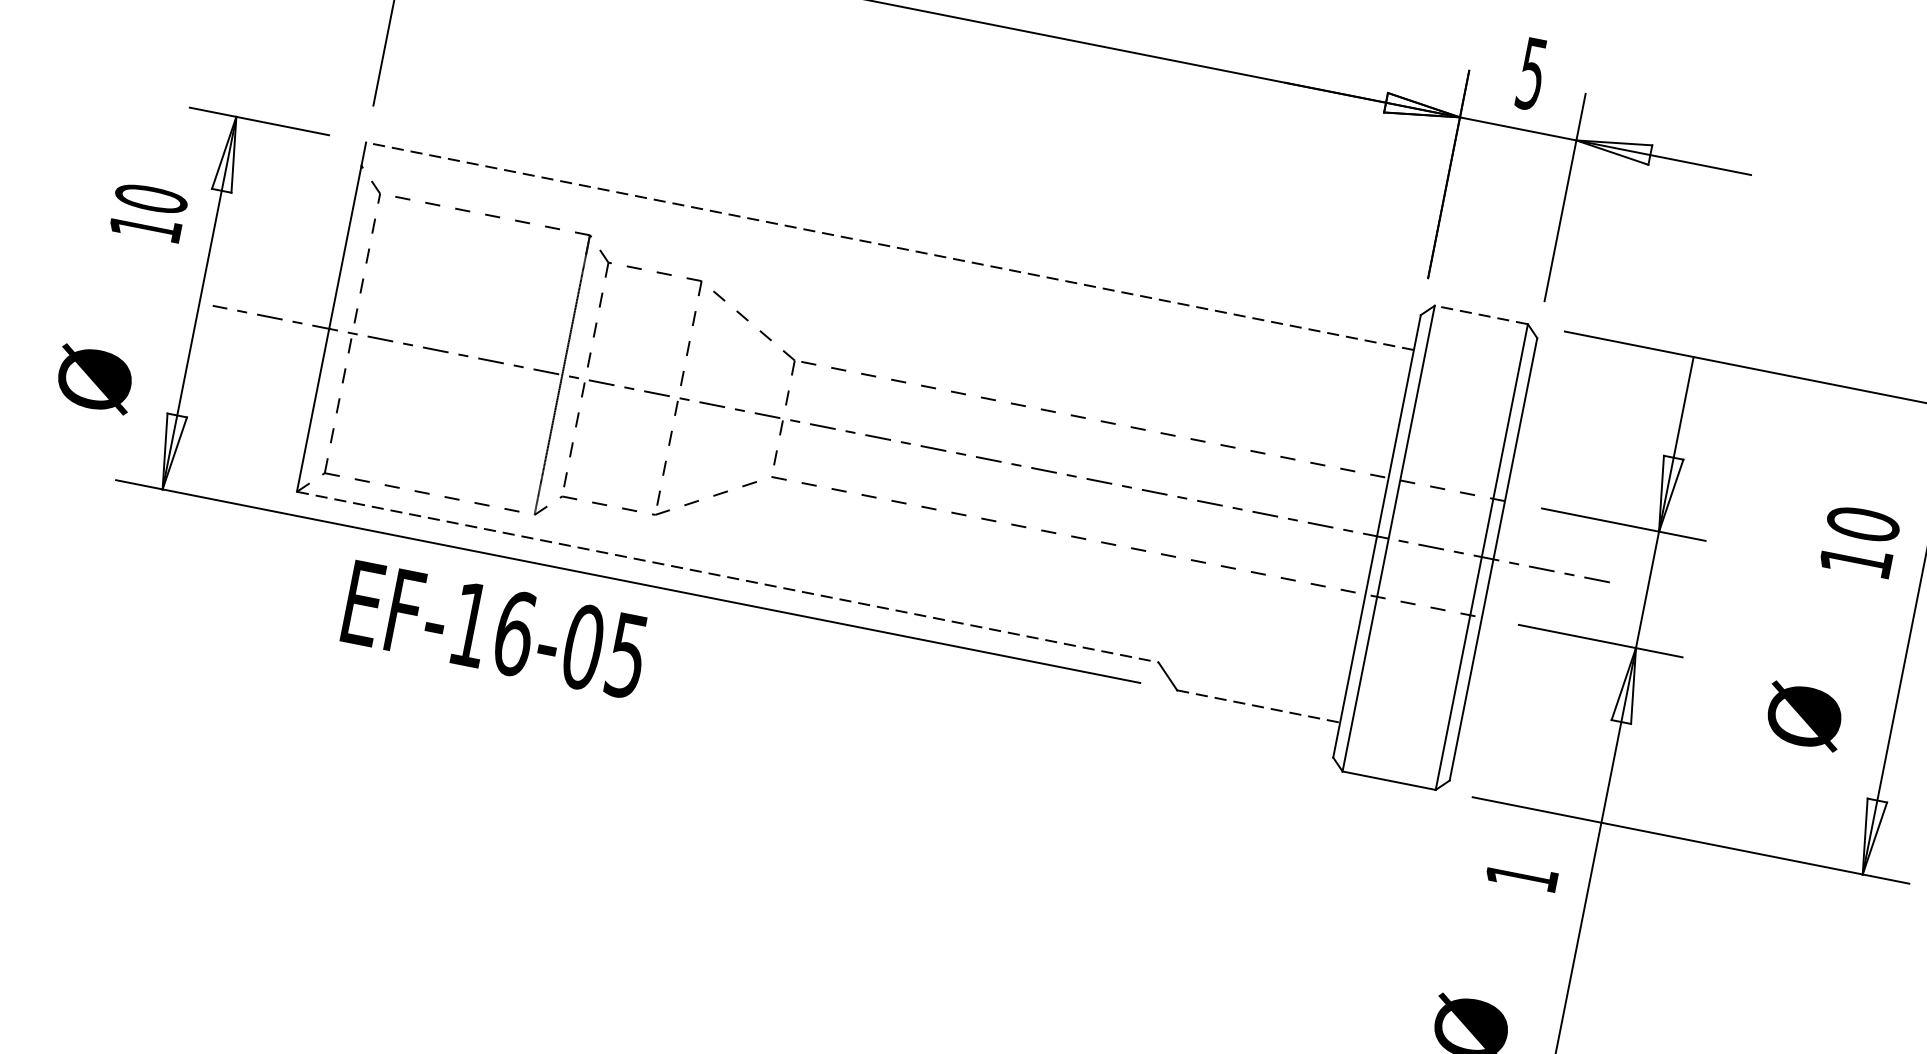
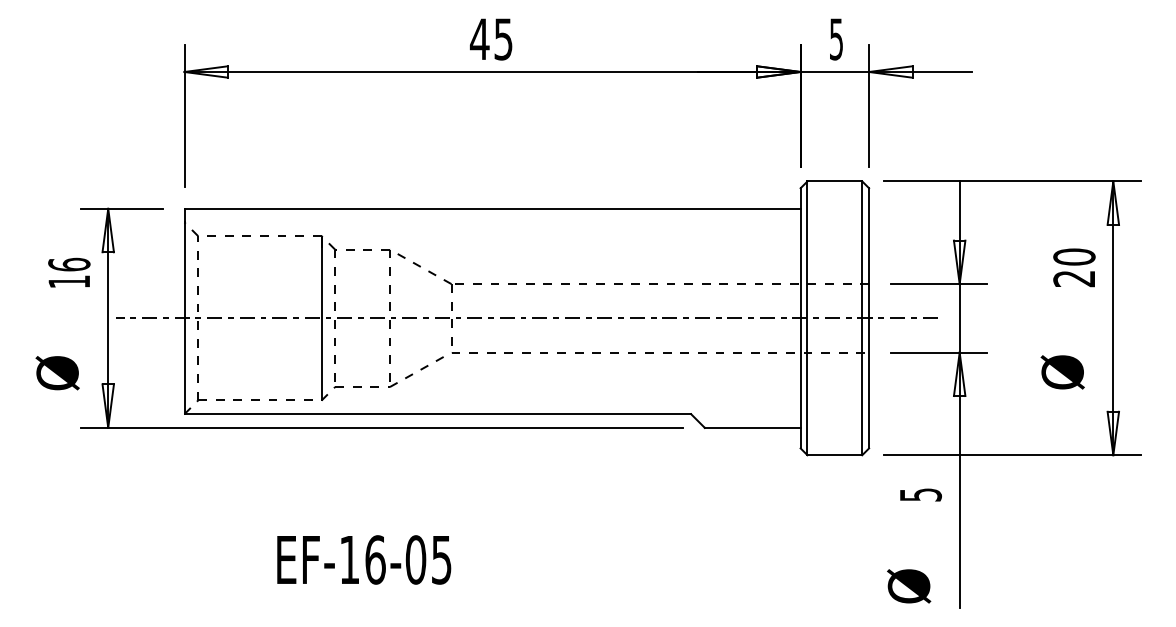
text: (151, 198) -> (69, 264), 10 -> 16
line: (889, 245) -> (492, 208), dashed -> solid
line: (1480, 315) -> (834, 181), dashed -> solid
text: (1854, 562) -> (1073, 279), 10 -> 20
line: (728, 577) -> (438, 414), dashed -> solid
text: (495, 629) -> (364, 559), moved
line: (1258, 705) -> (752, 427), dashed -> solid
text: (1523, 876) -> (921, 494), 1 -> 5

